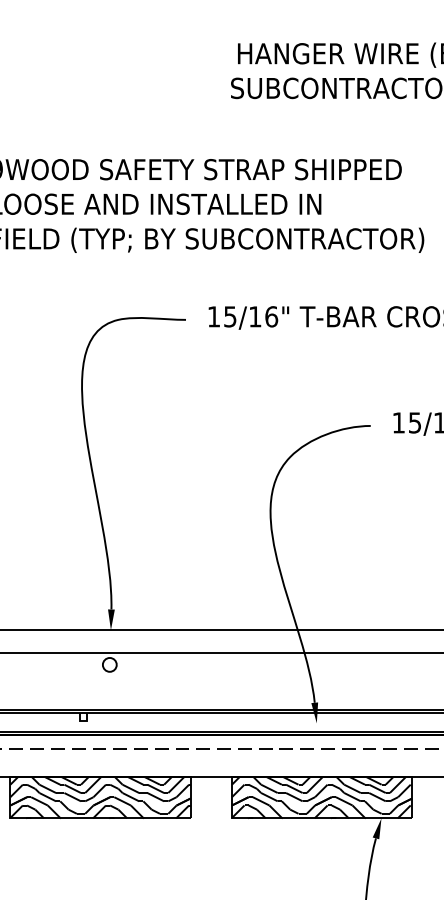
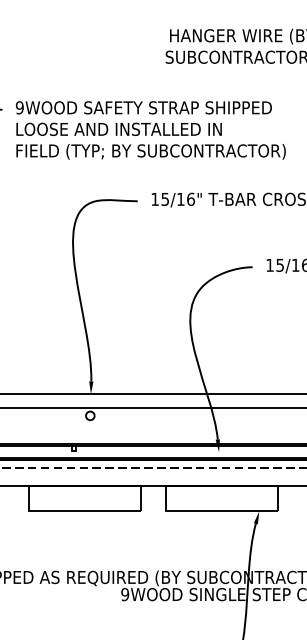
hatch: (100, 797) -> (84, 498), removed
hatch: (322, 797) -> (222, 498), removed

